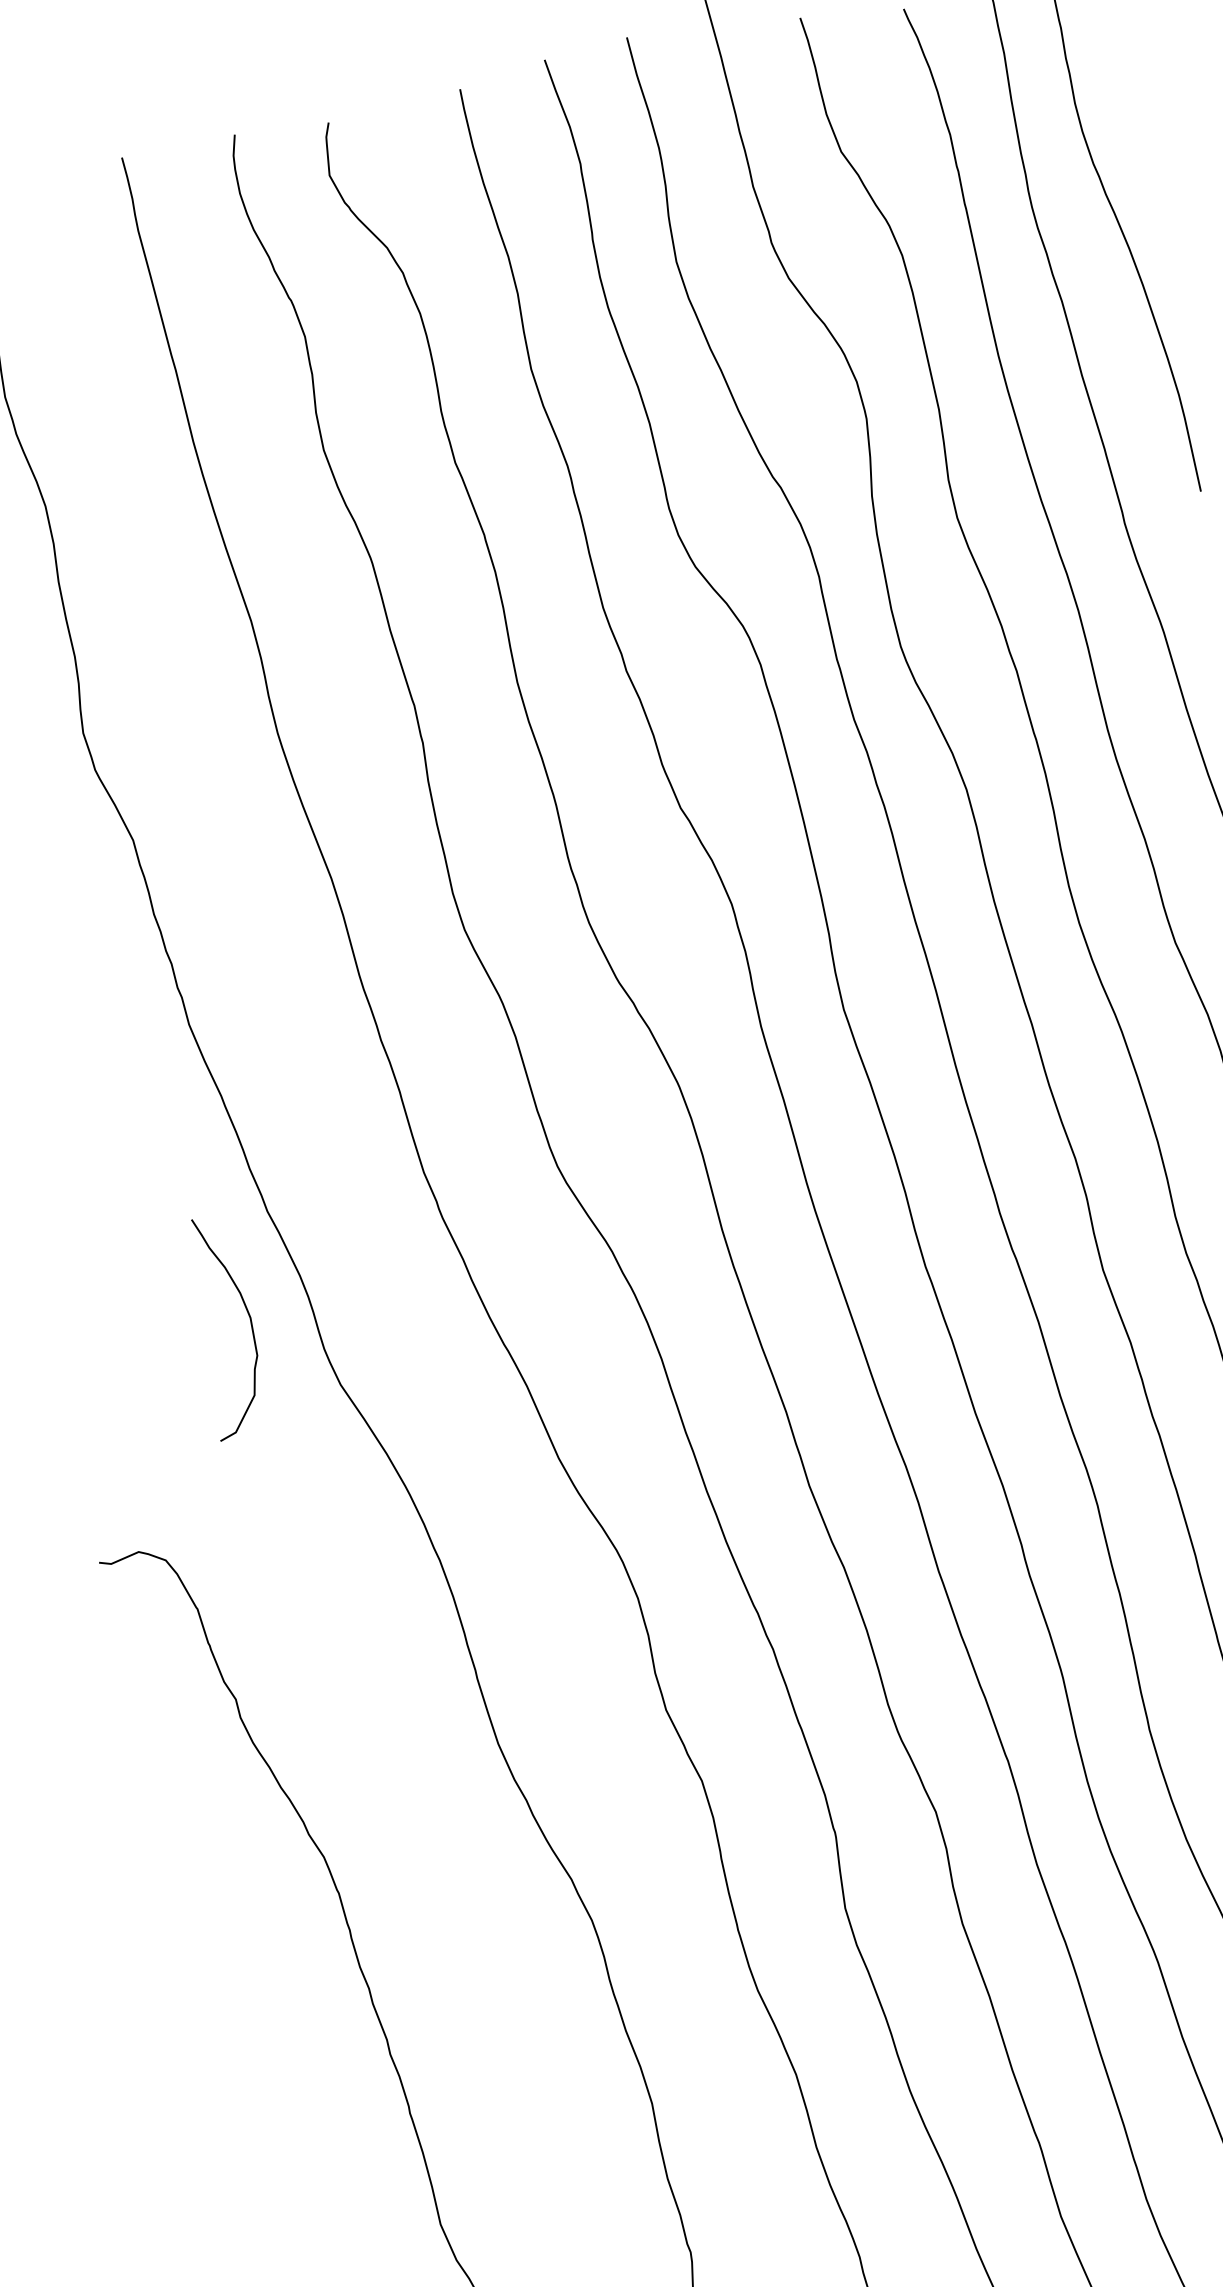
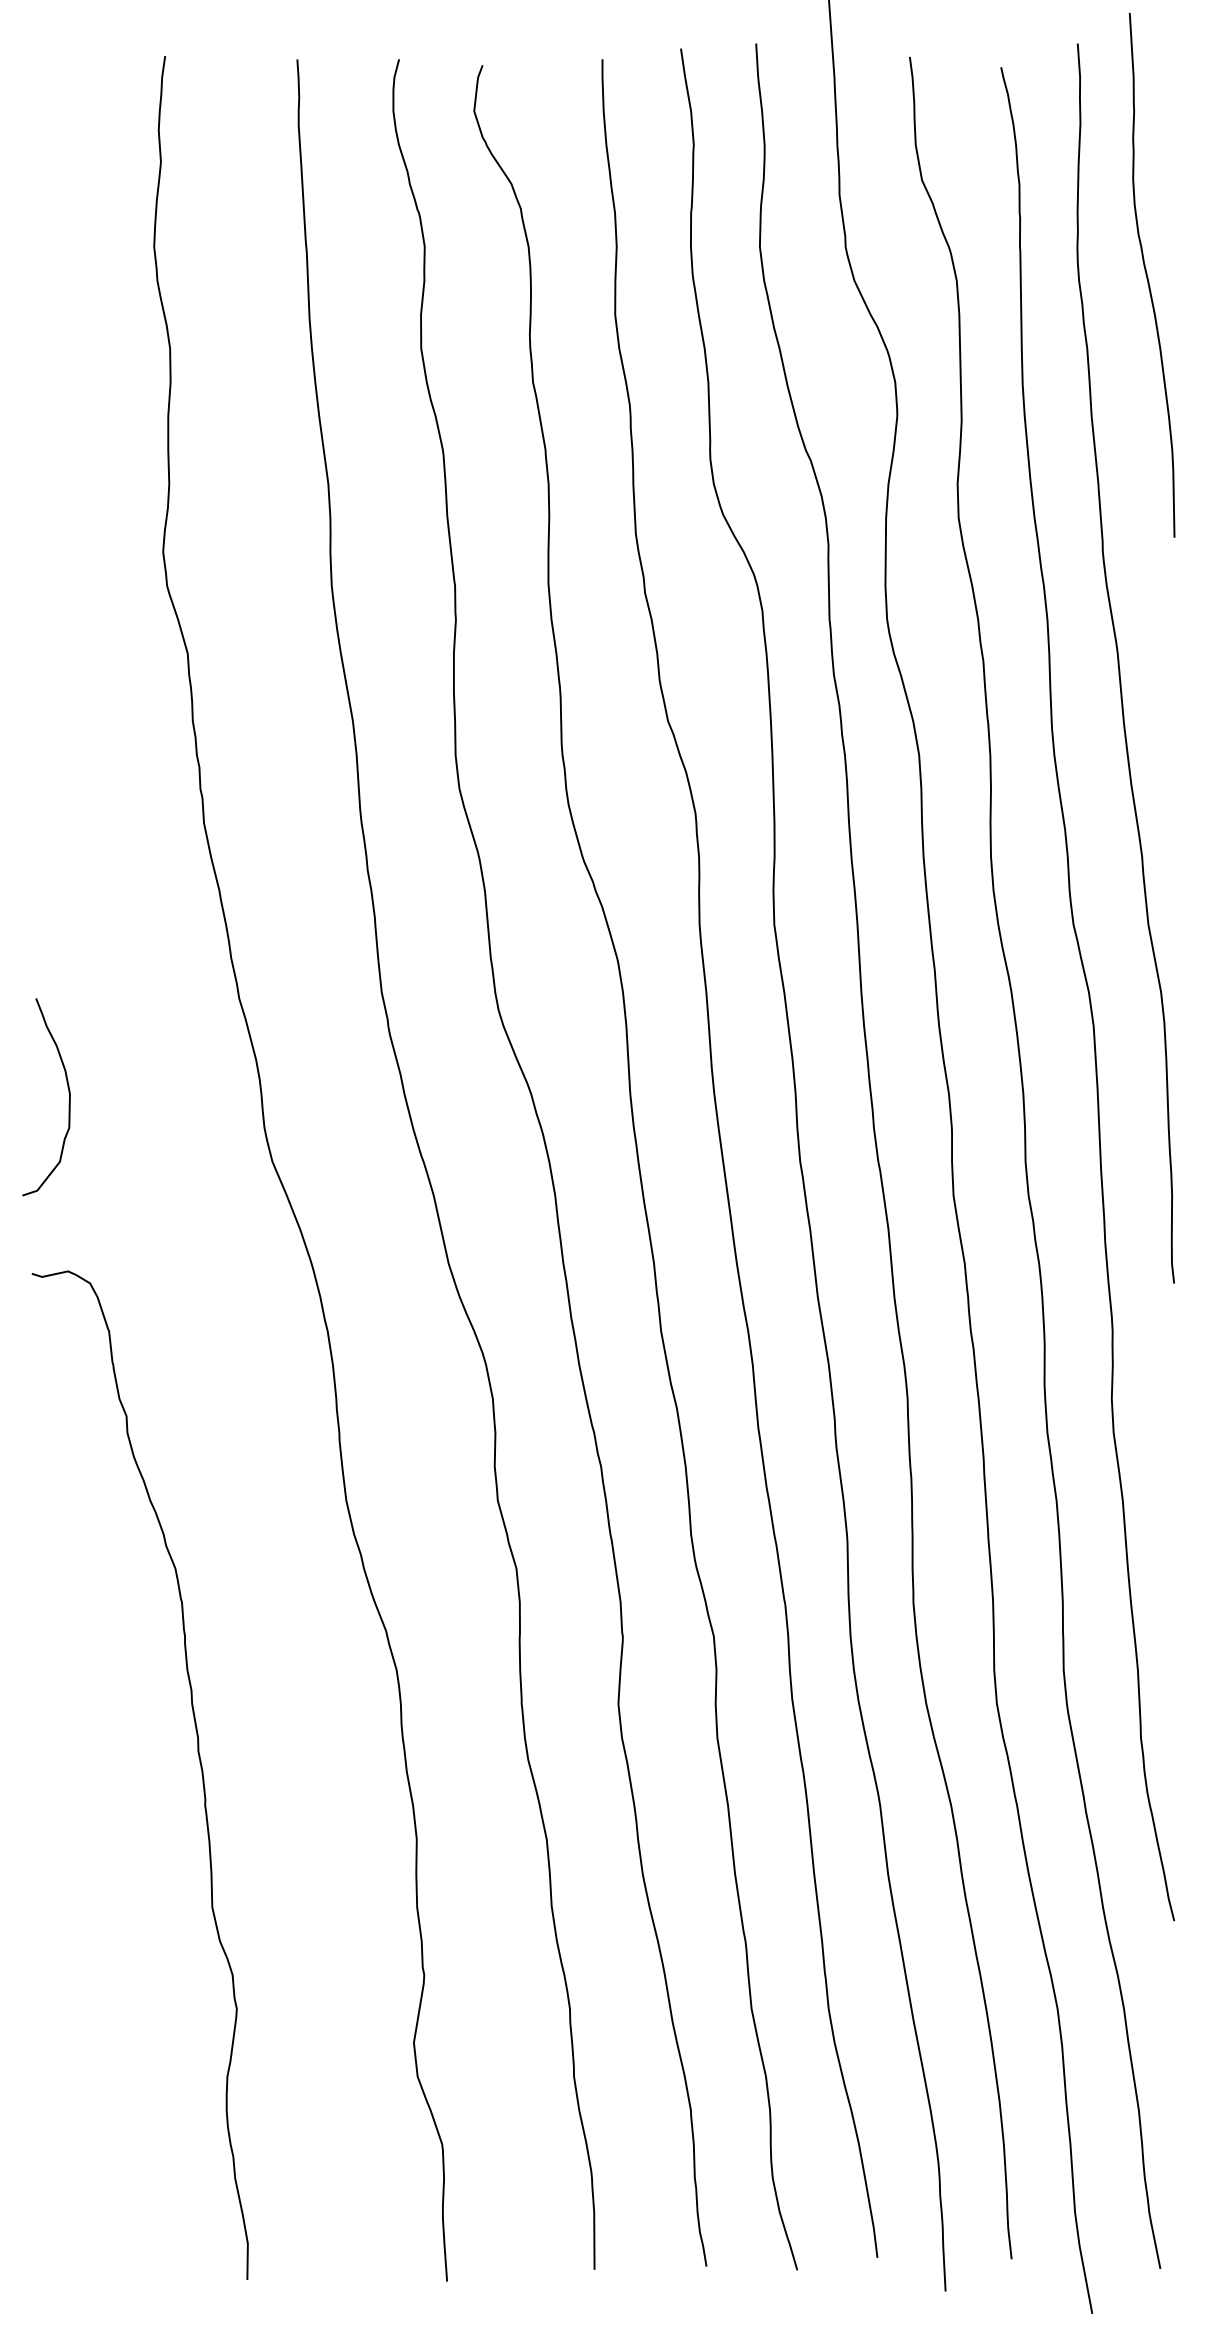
curve: (248, 1316) -> (68, 1092), moved

